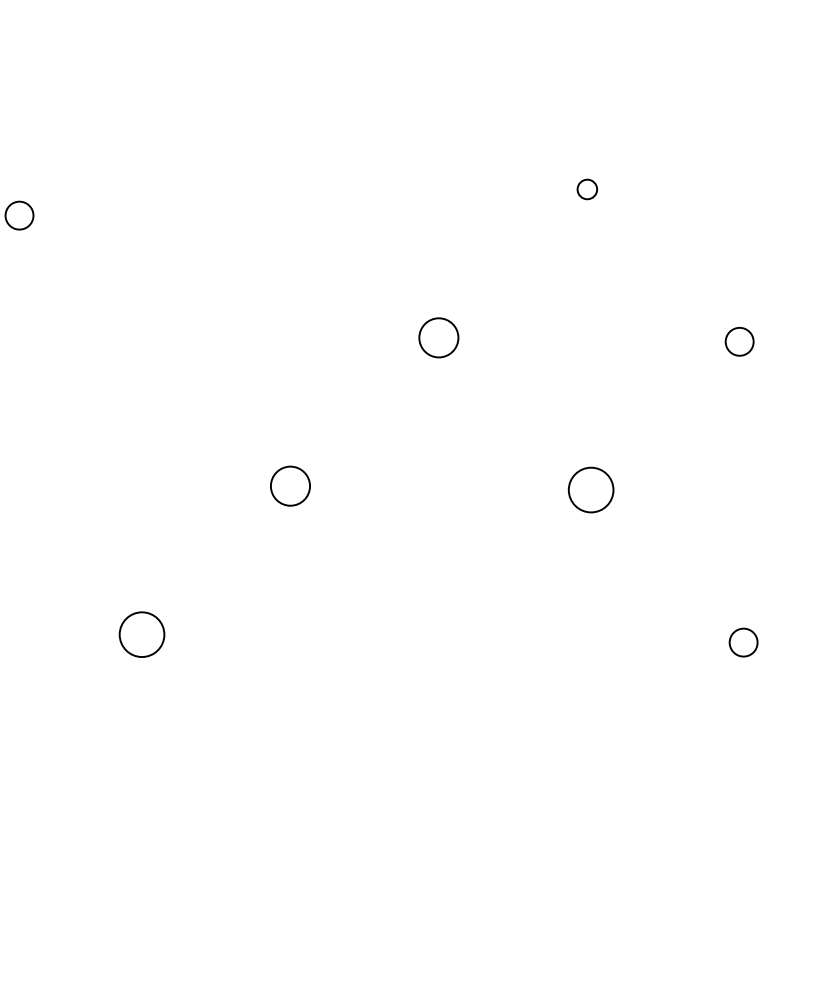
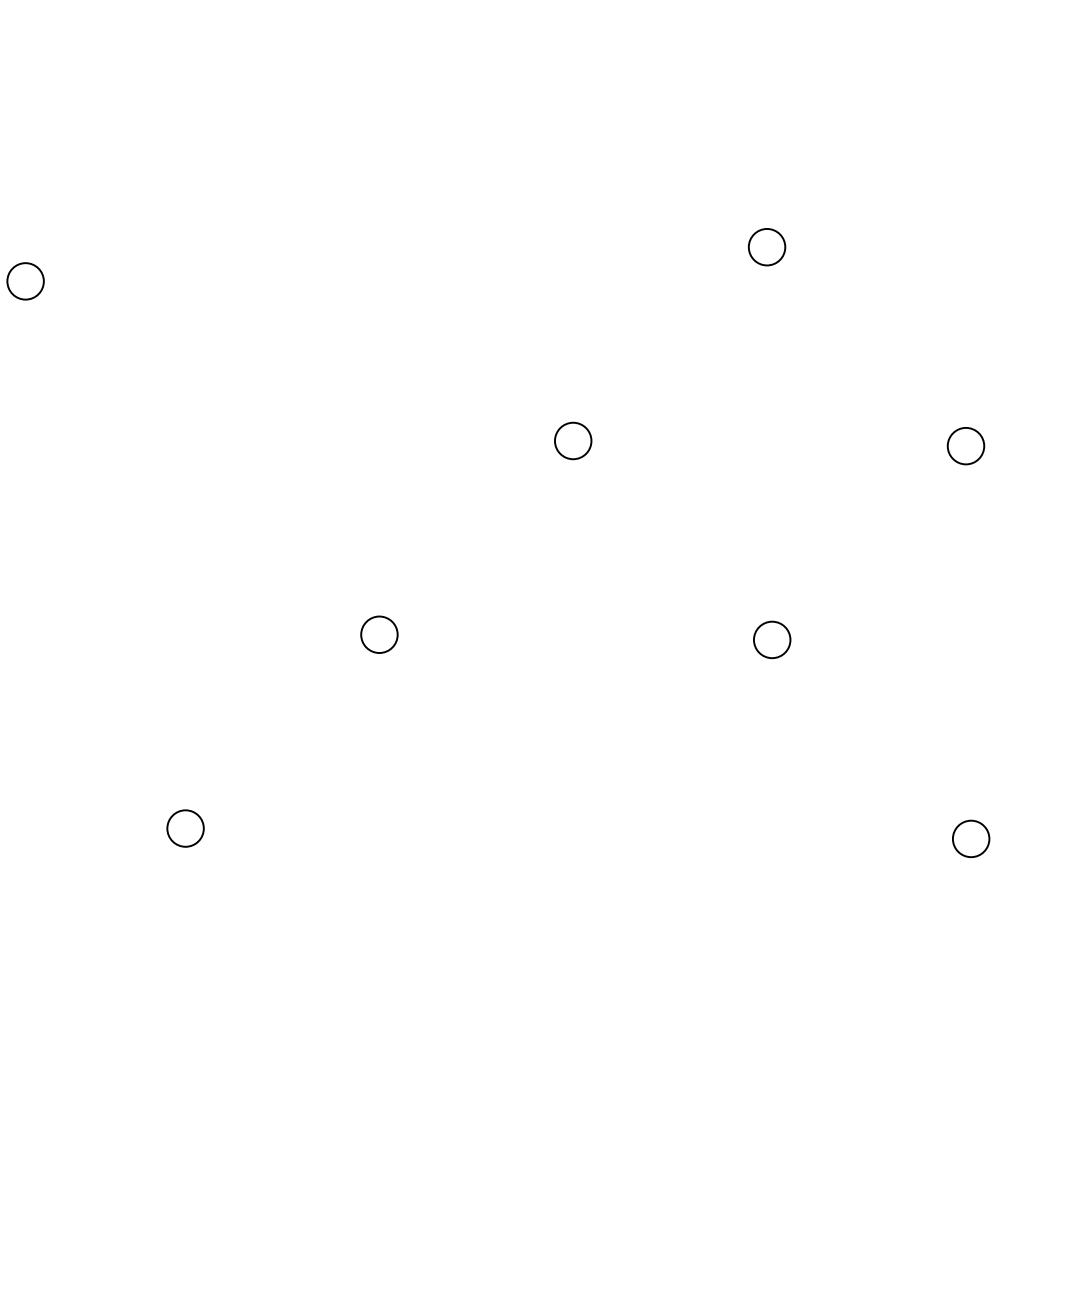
circle: (587, 189) -> (767, 247), size x1.43
circle: (438, 337) -> (572, 440), size x0.71
circle: (290, 486) -> (379, 635), size x0.71
circle: (591, 490) -> (772, 640), size x0.62
circle: (142, 634) -> (186, 828), size x0.62

